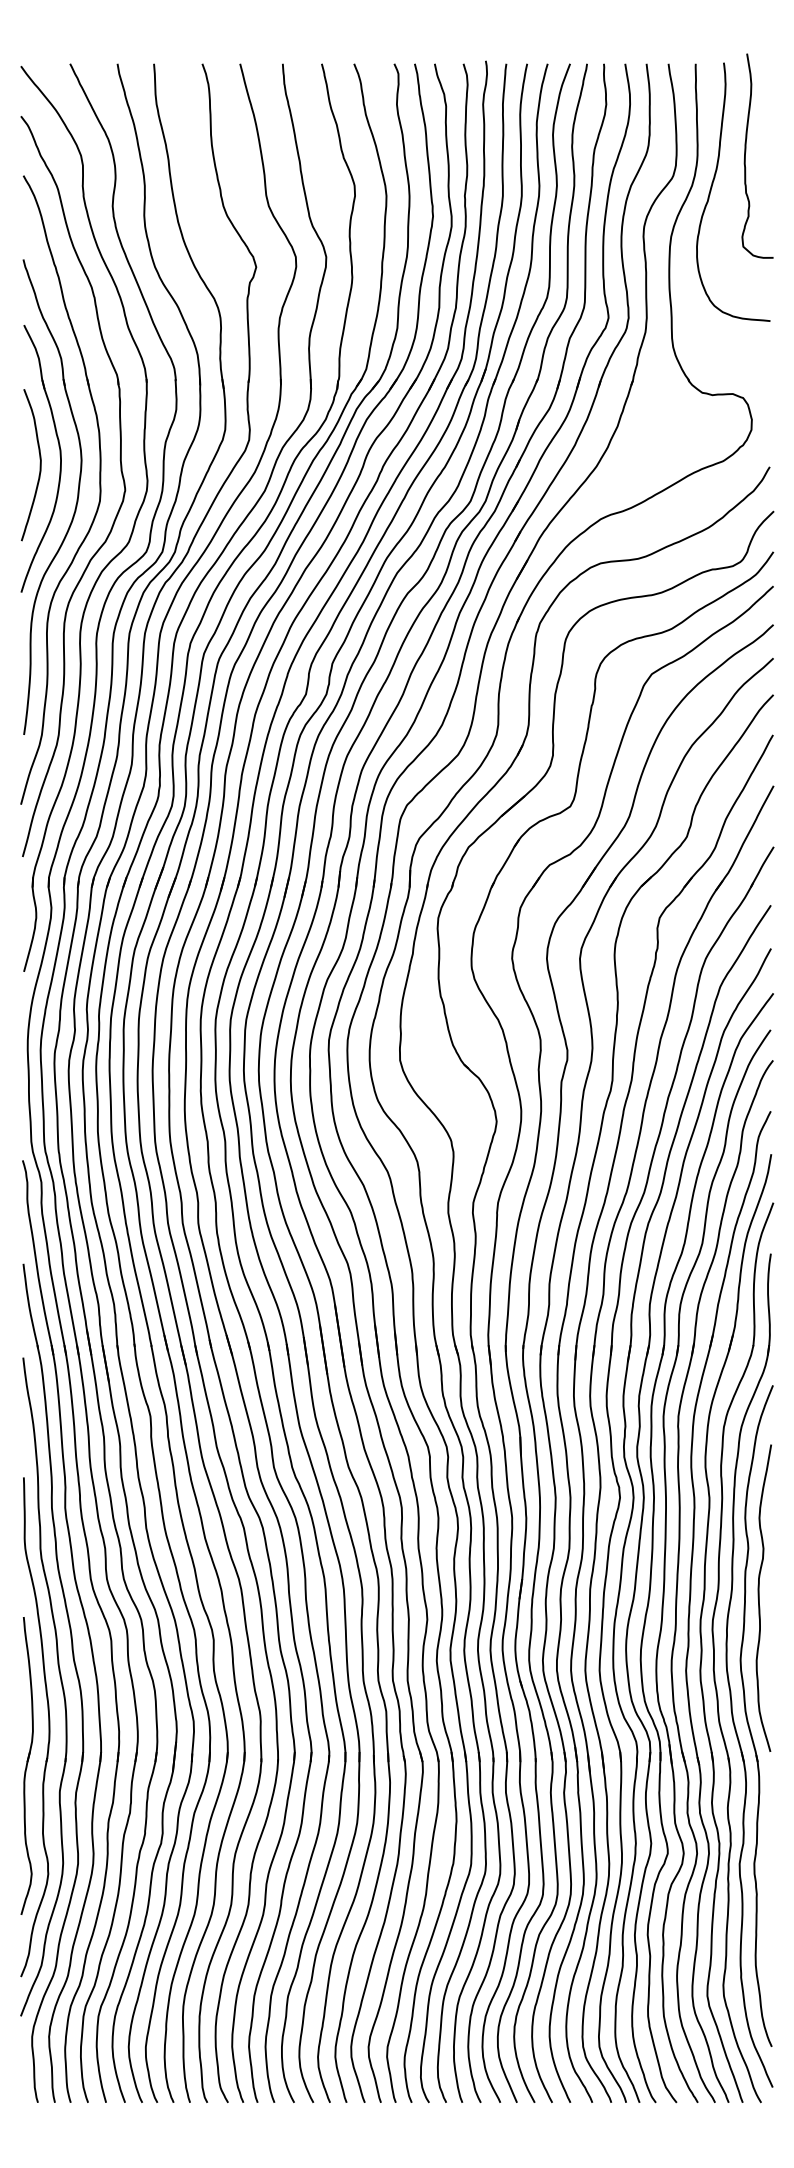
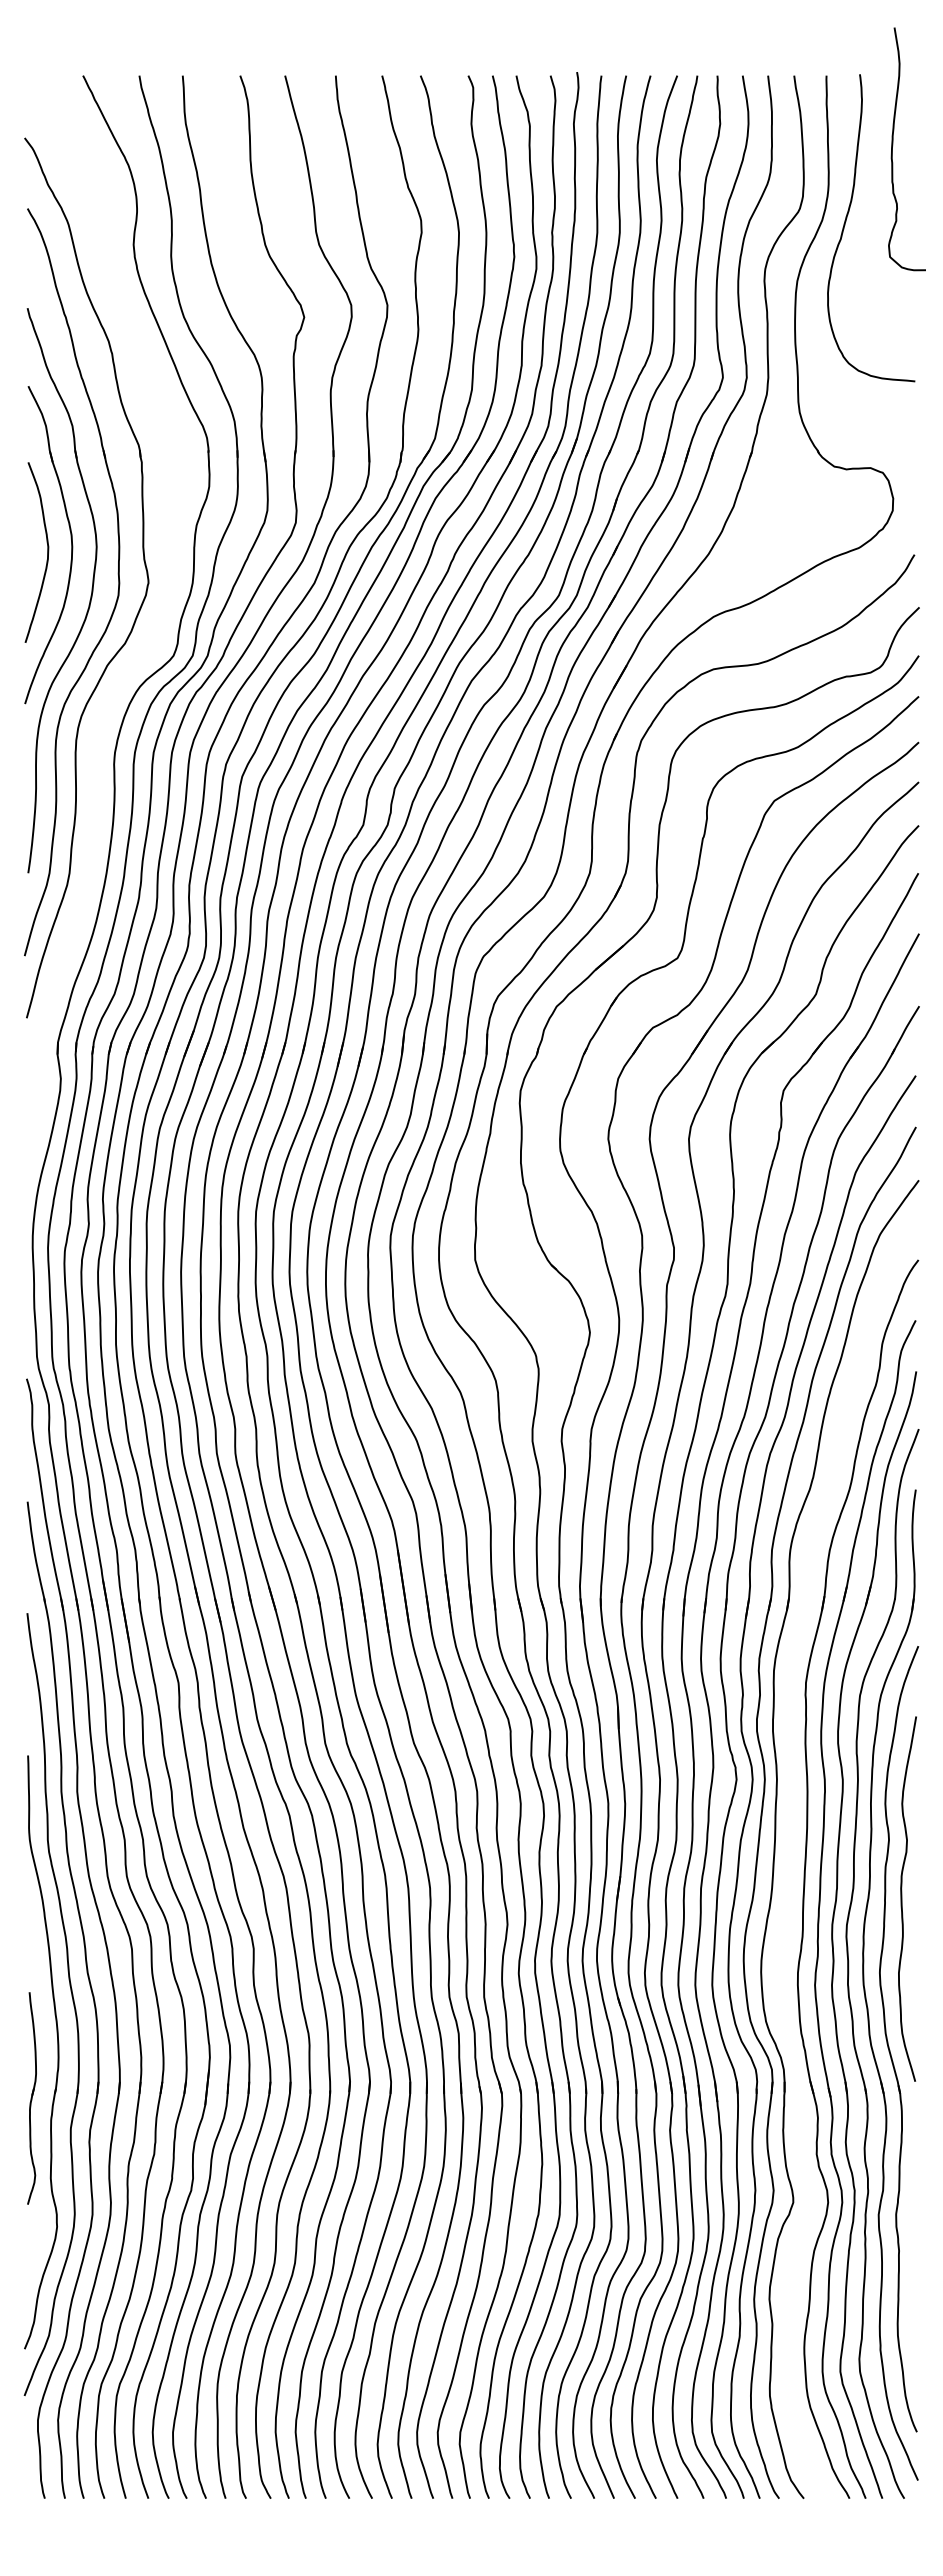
curve: (746, 152) -> (893, 145), moved
part: (115, 555) -> (137, 659), removed
part: (665, 1565) -> (790, 1860), removed
part: (26, 1766) -> (31, 2098), size x0.6

